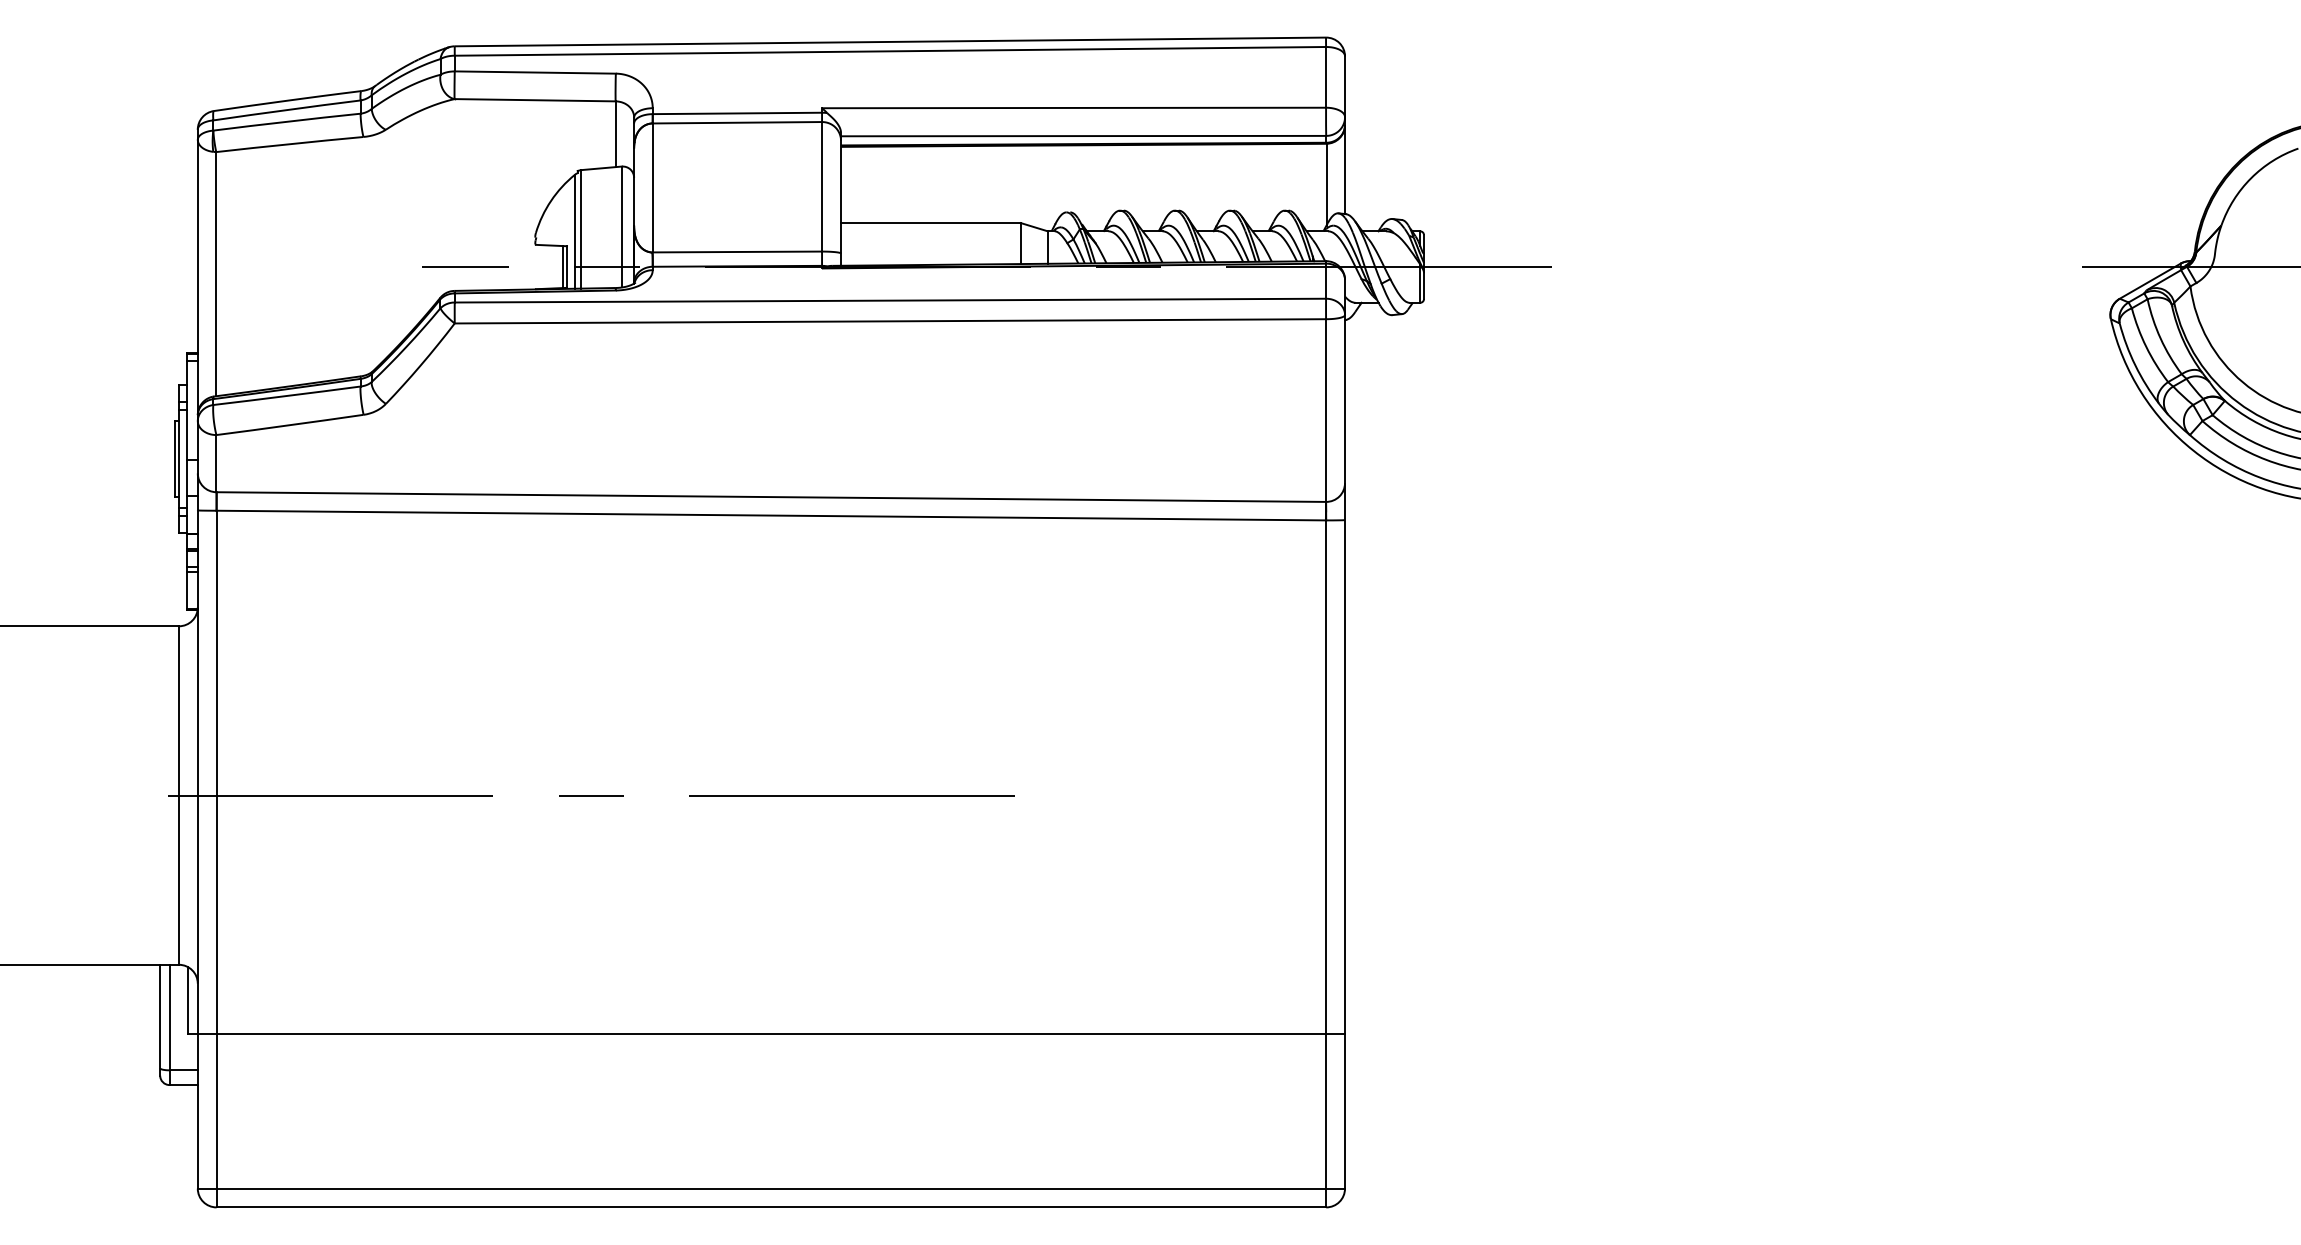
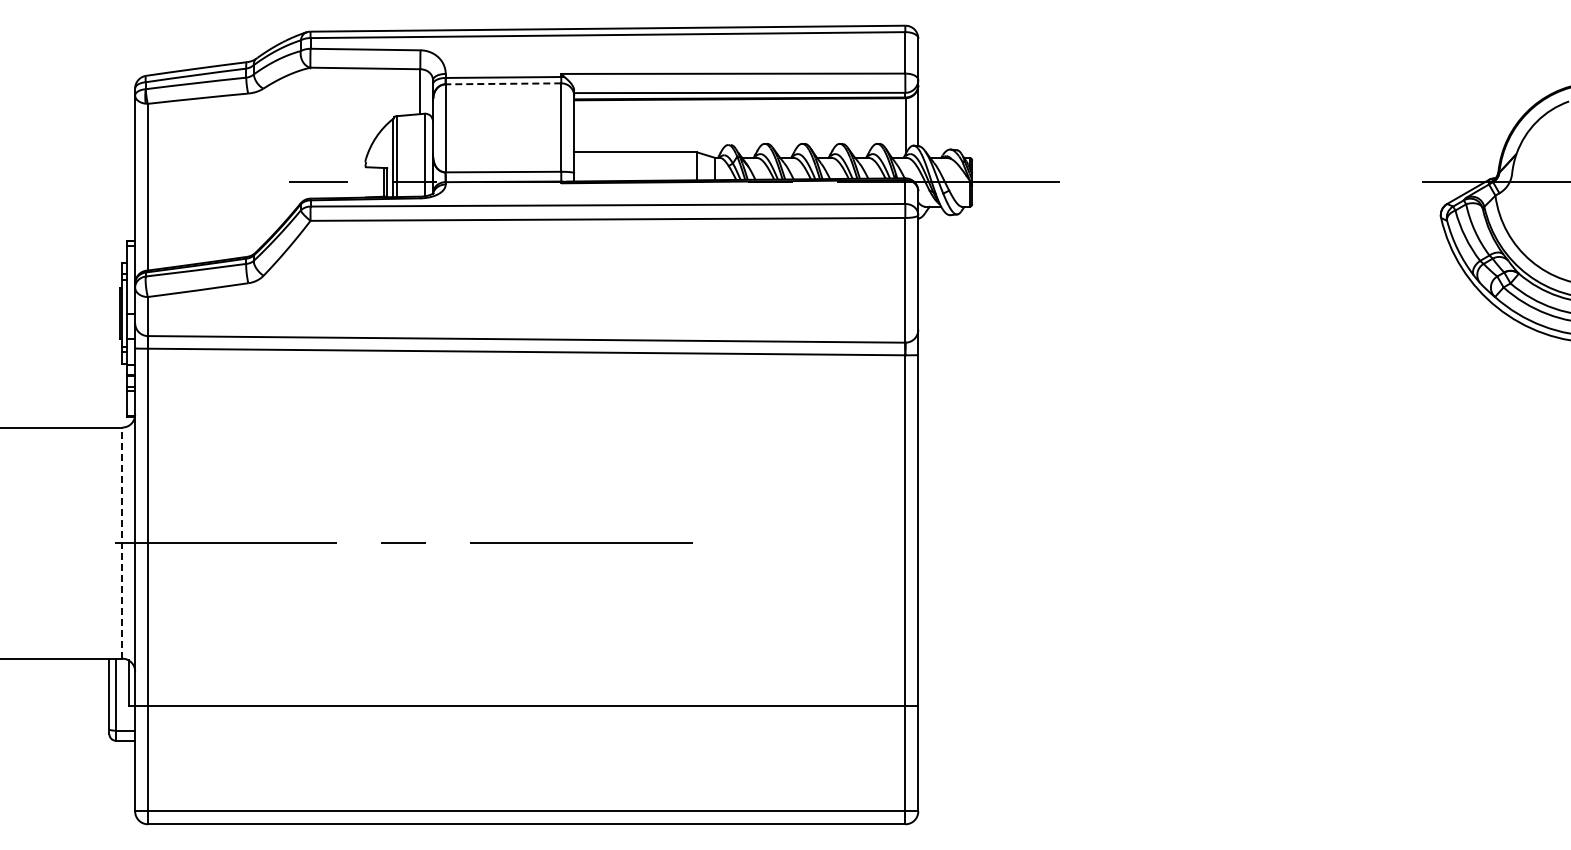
line: (737, 122) -> (503, 83), solid -> dashed
line: (179, 796) -> (122, 543), solid -> dashed

